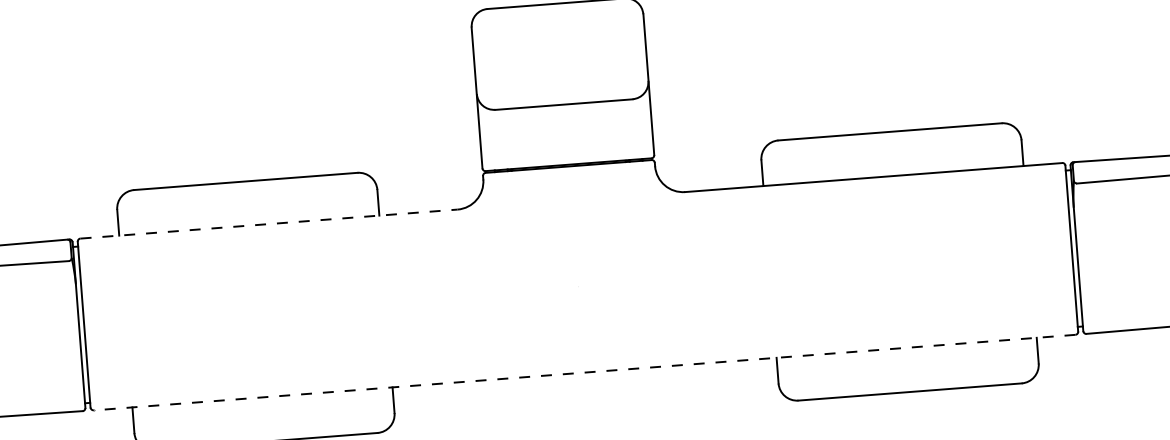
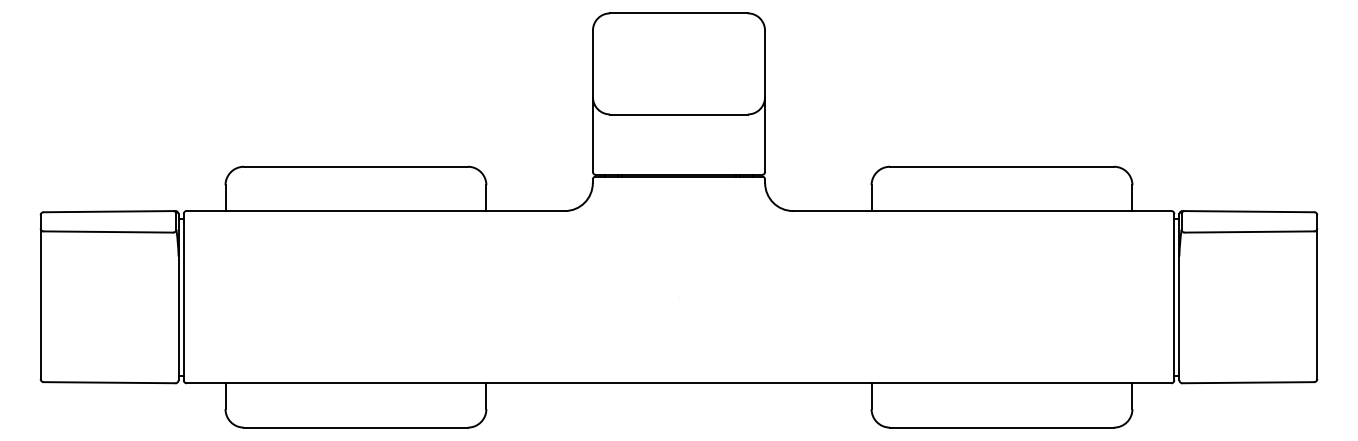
line: (269, 224) -> (376, 211), dashed -> solid
line: (584, 372) -> (678, 383), dashed -> solid

